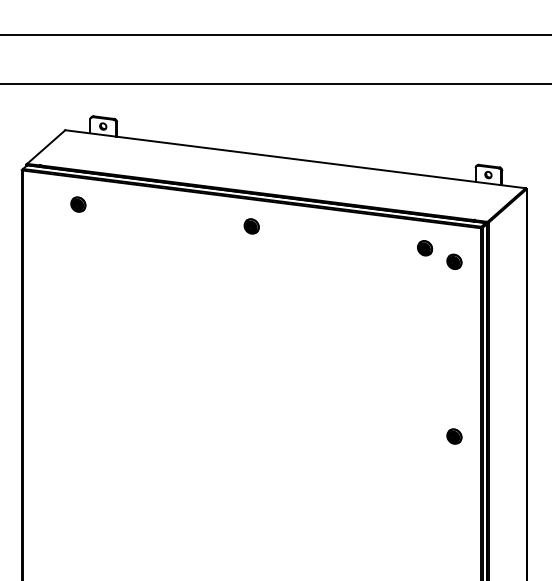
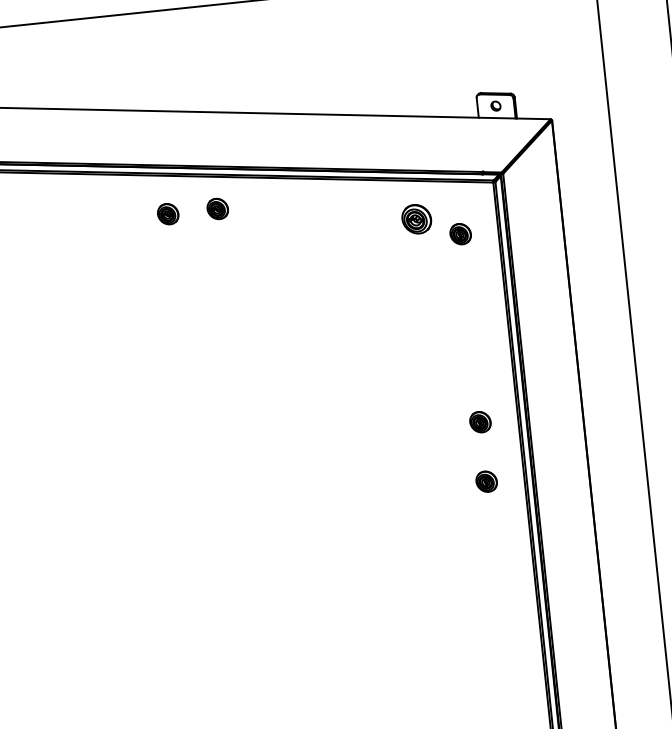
part: (286, 226) -> (217, 209), added
part: (425, 248) -> (417, 219), size x1.4
part: (454, 394) -> (480, 422), added

